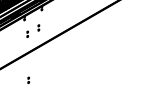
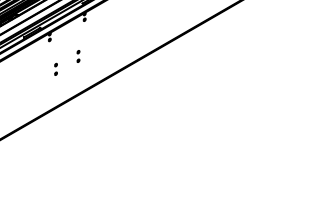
part: (28, 79) -> (57, 160), removed

